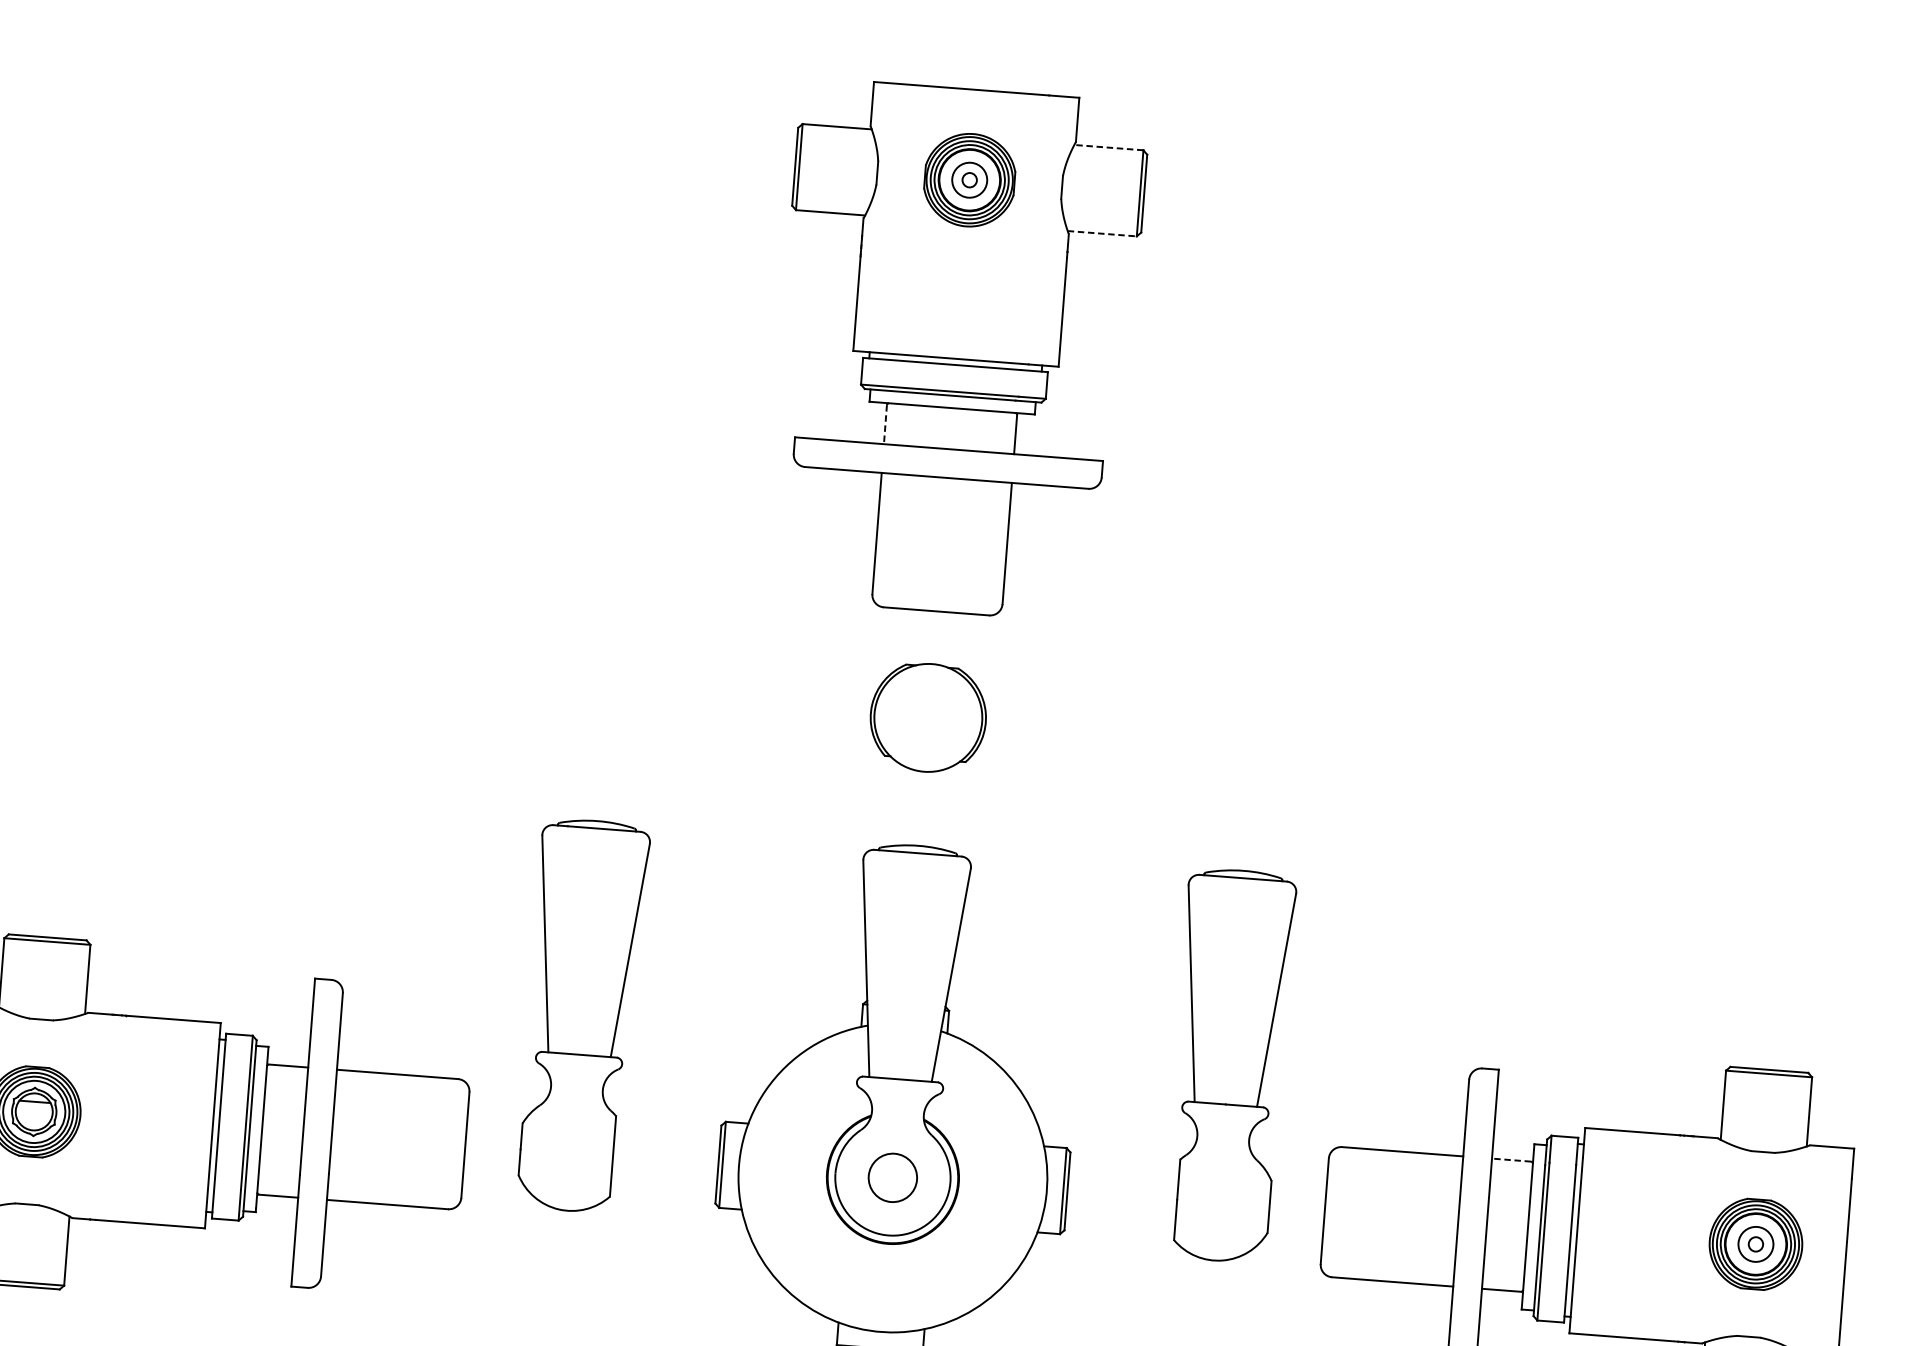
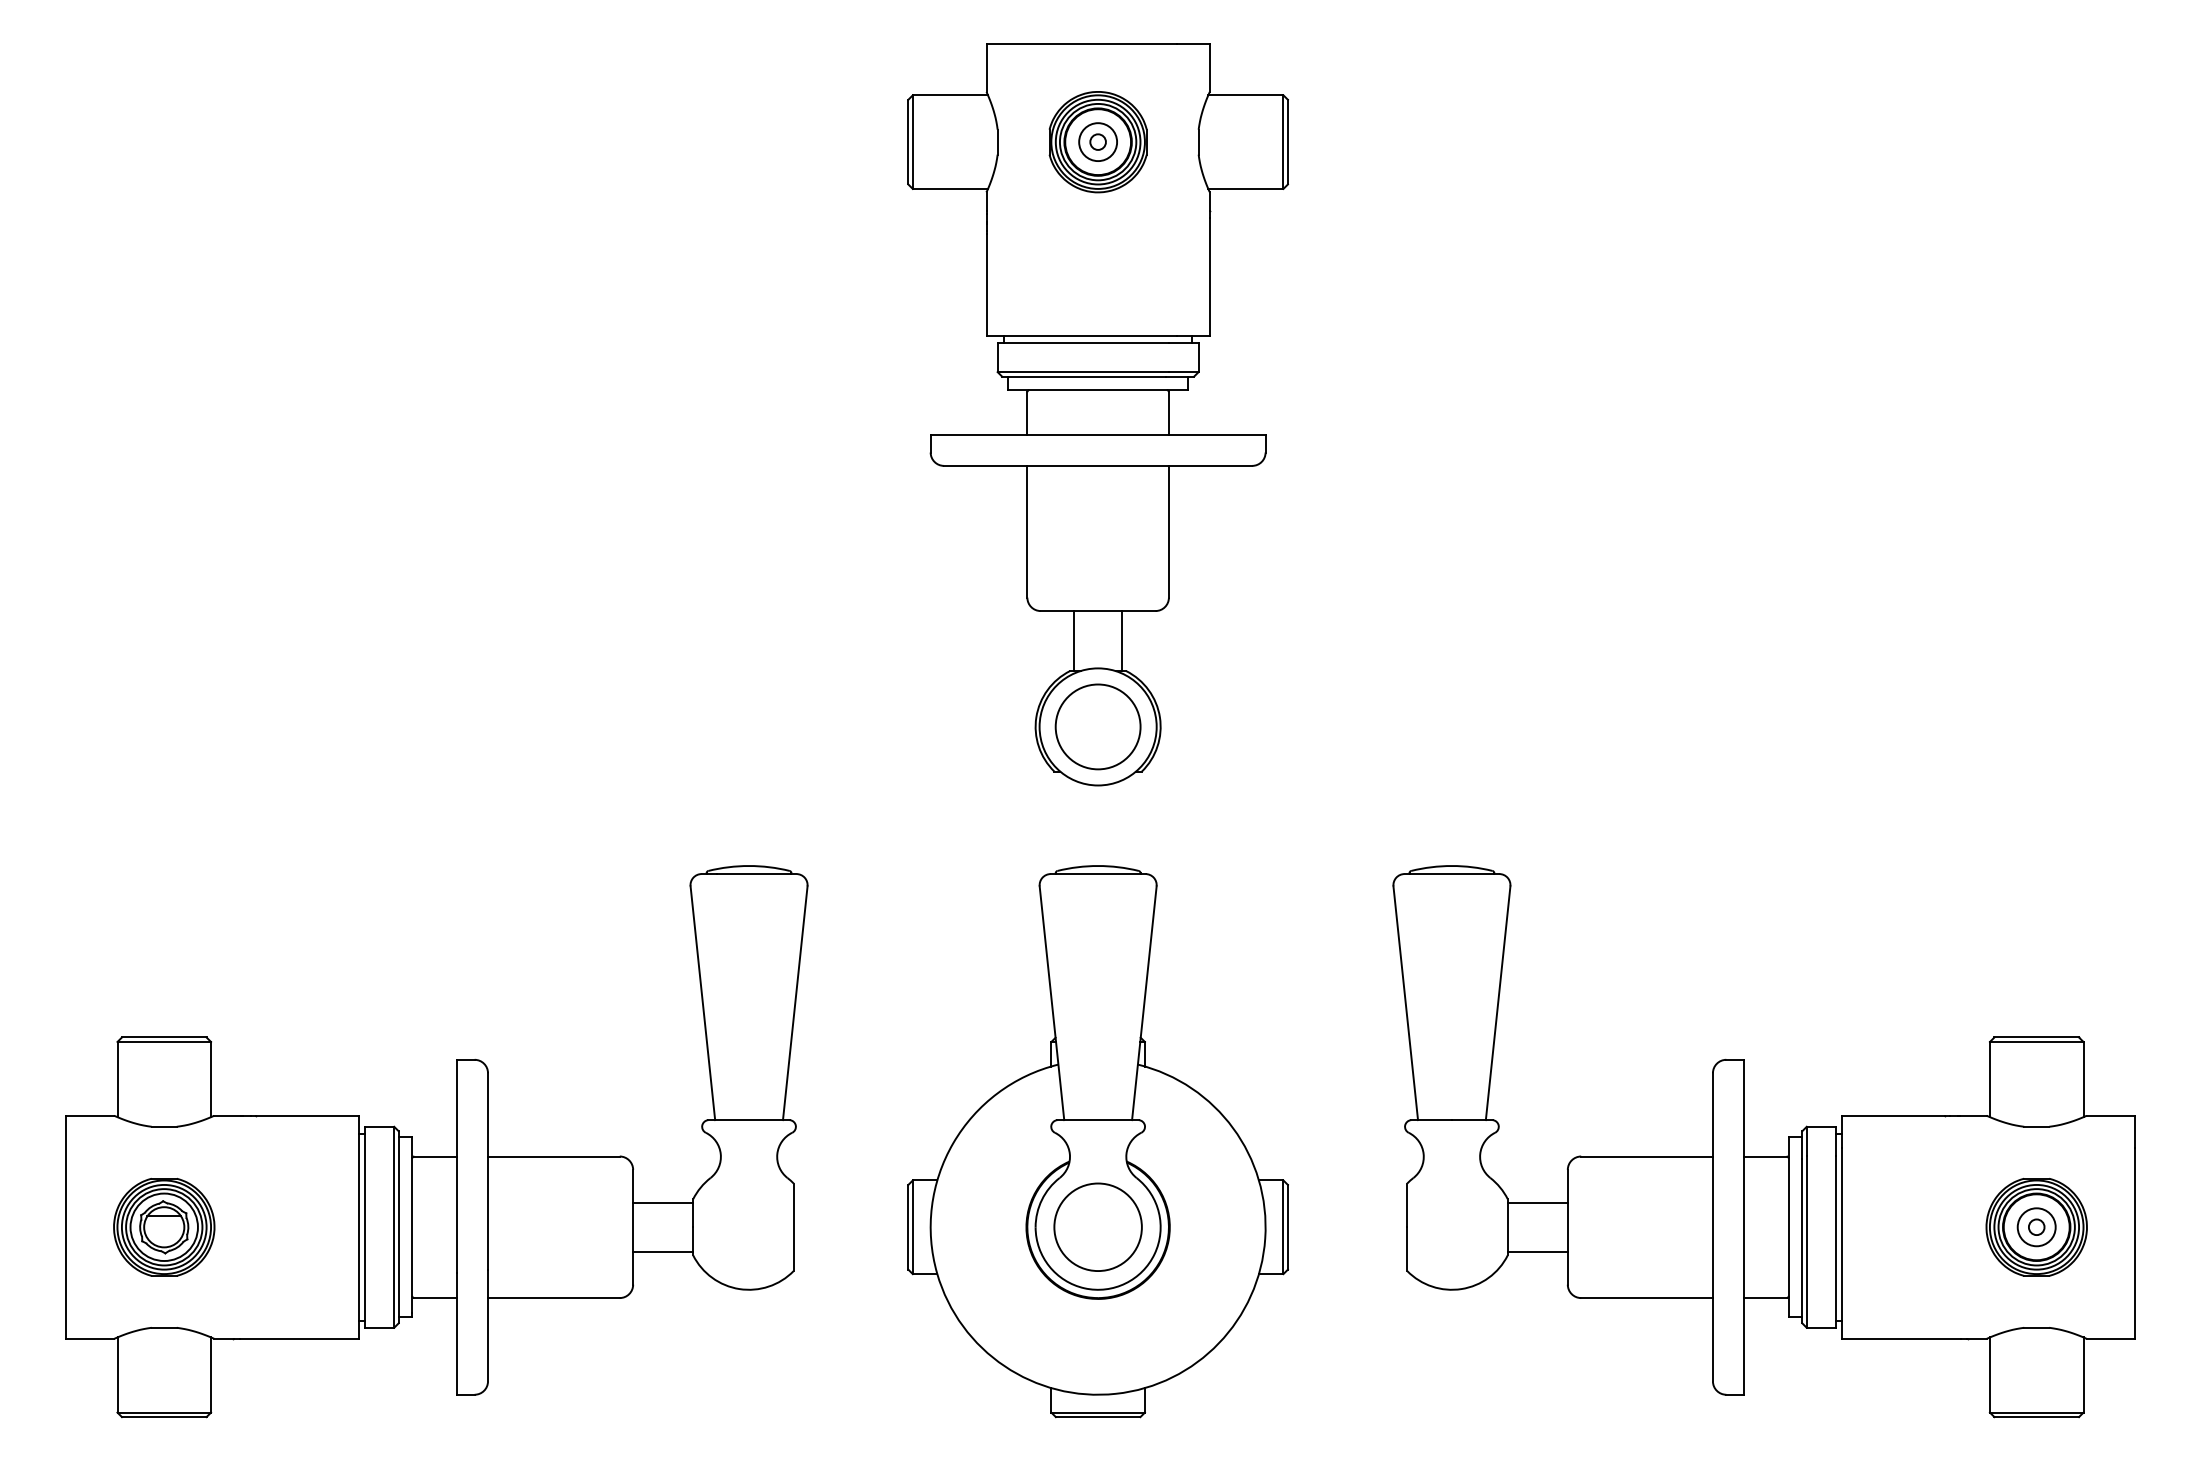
line: (1108, 147) -> (1245, 95), dashed -> solid
line: (1101, 233) -> (1245, 188), dashed -> solid
line: (885, 424) -> (1027, 413), dashed -> solid
line: (911, 637) -> (1073, 641), added
line: (956, 641) -> (1122, 641), added
circle: (927, 717) -> (1097, 726), added
line: (495, 1124) -> (663, 1202), added
line: (1510, 1160) -> (1764, 1156), dashed -> solid
line: (491, 1169) -> (663, 1251), added
circle: (892, 1177) -> (1097, 1226), size x1.67
line: (1298, 1186) -> (1537, 1202), added
line: (1295, 1231) -> (1537, 1251), added

